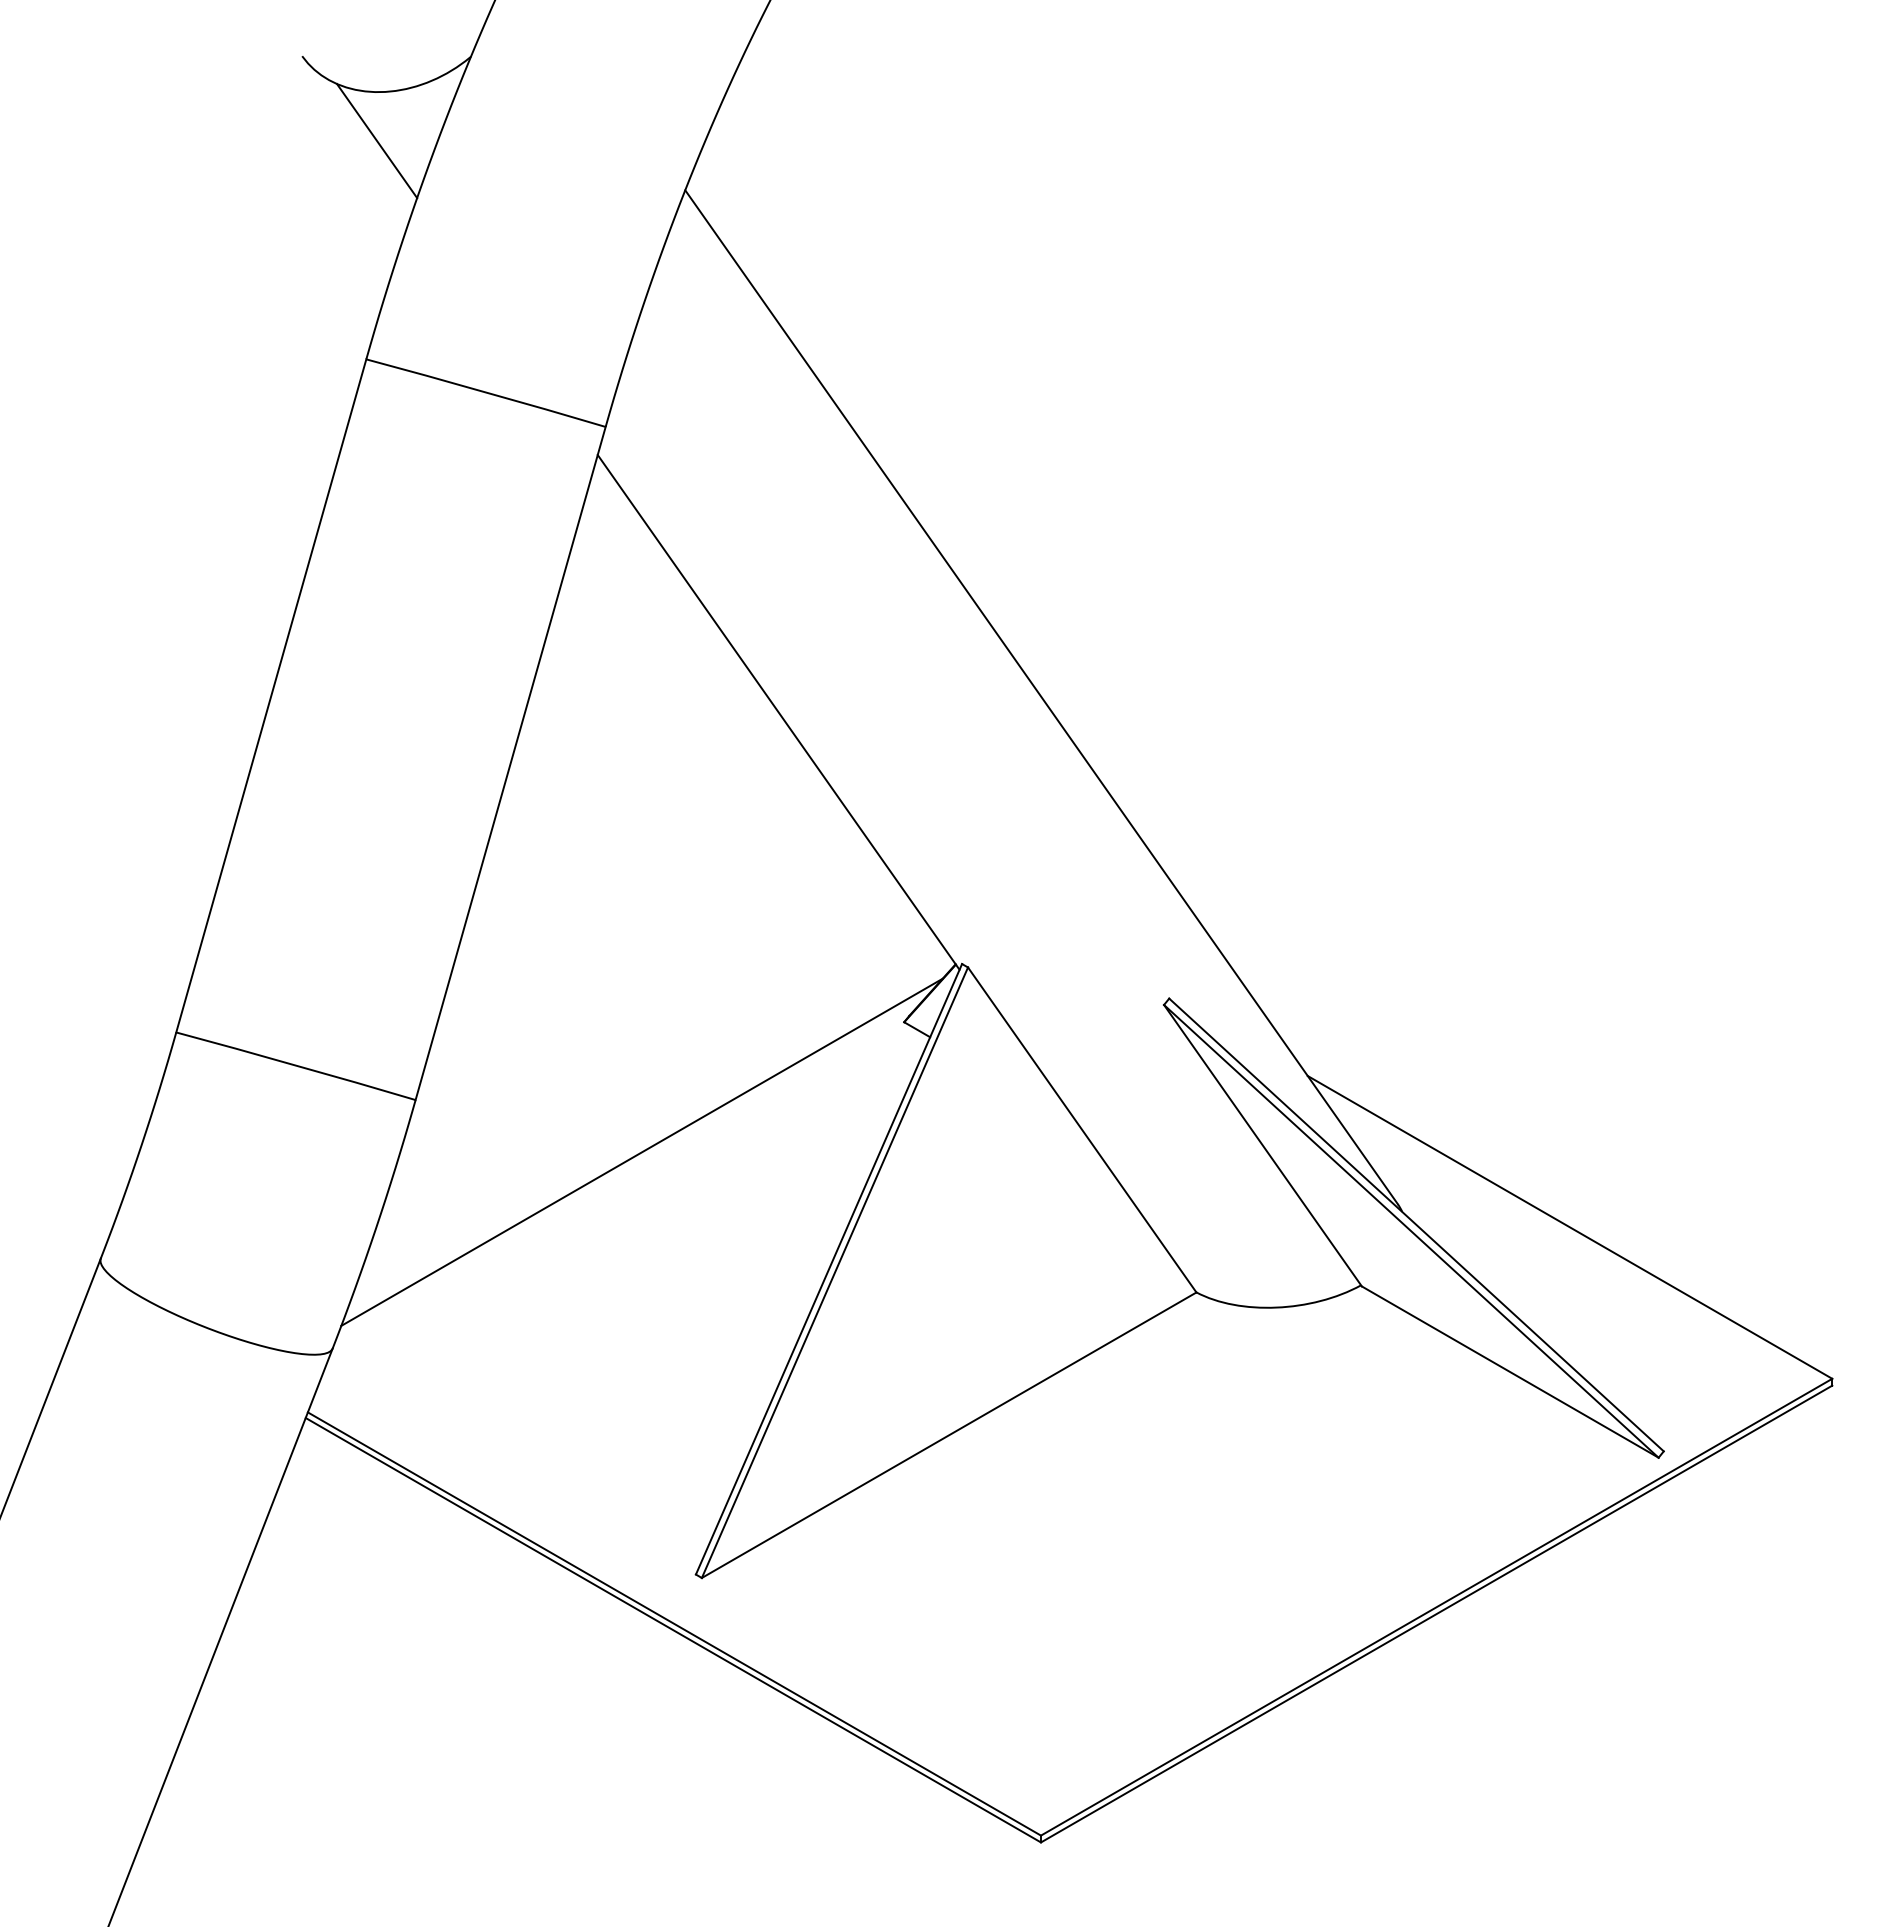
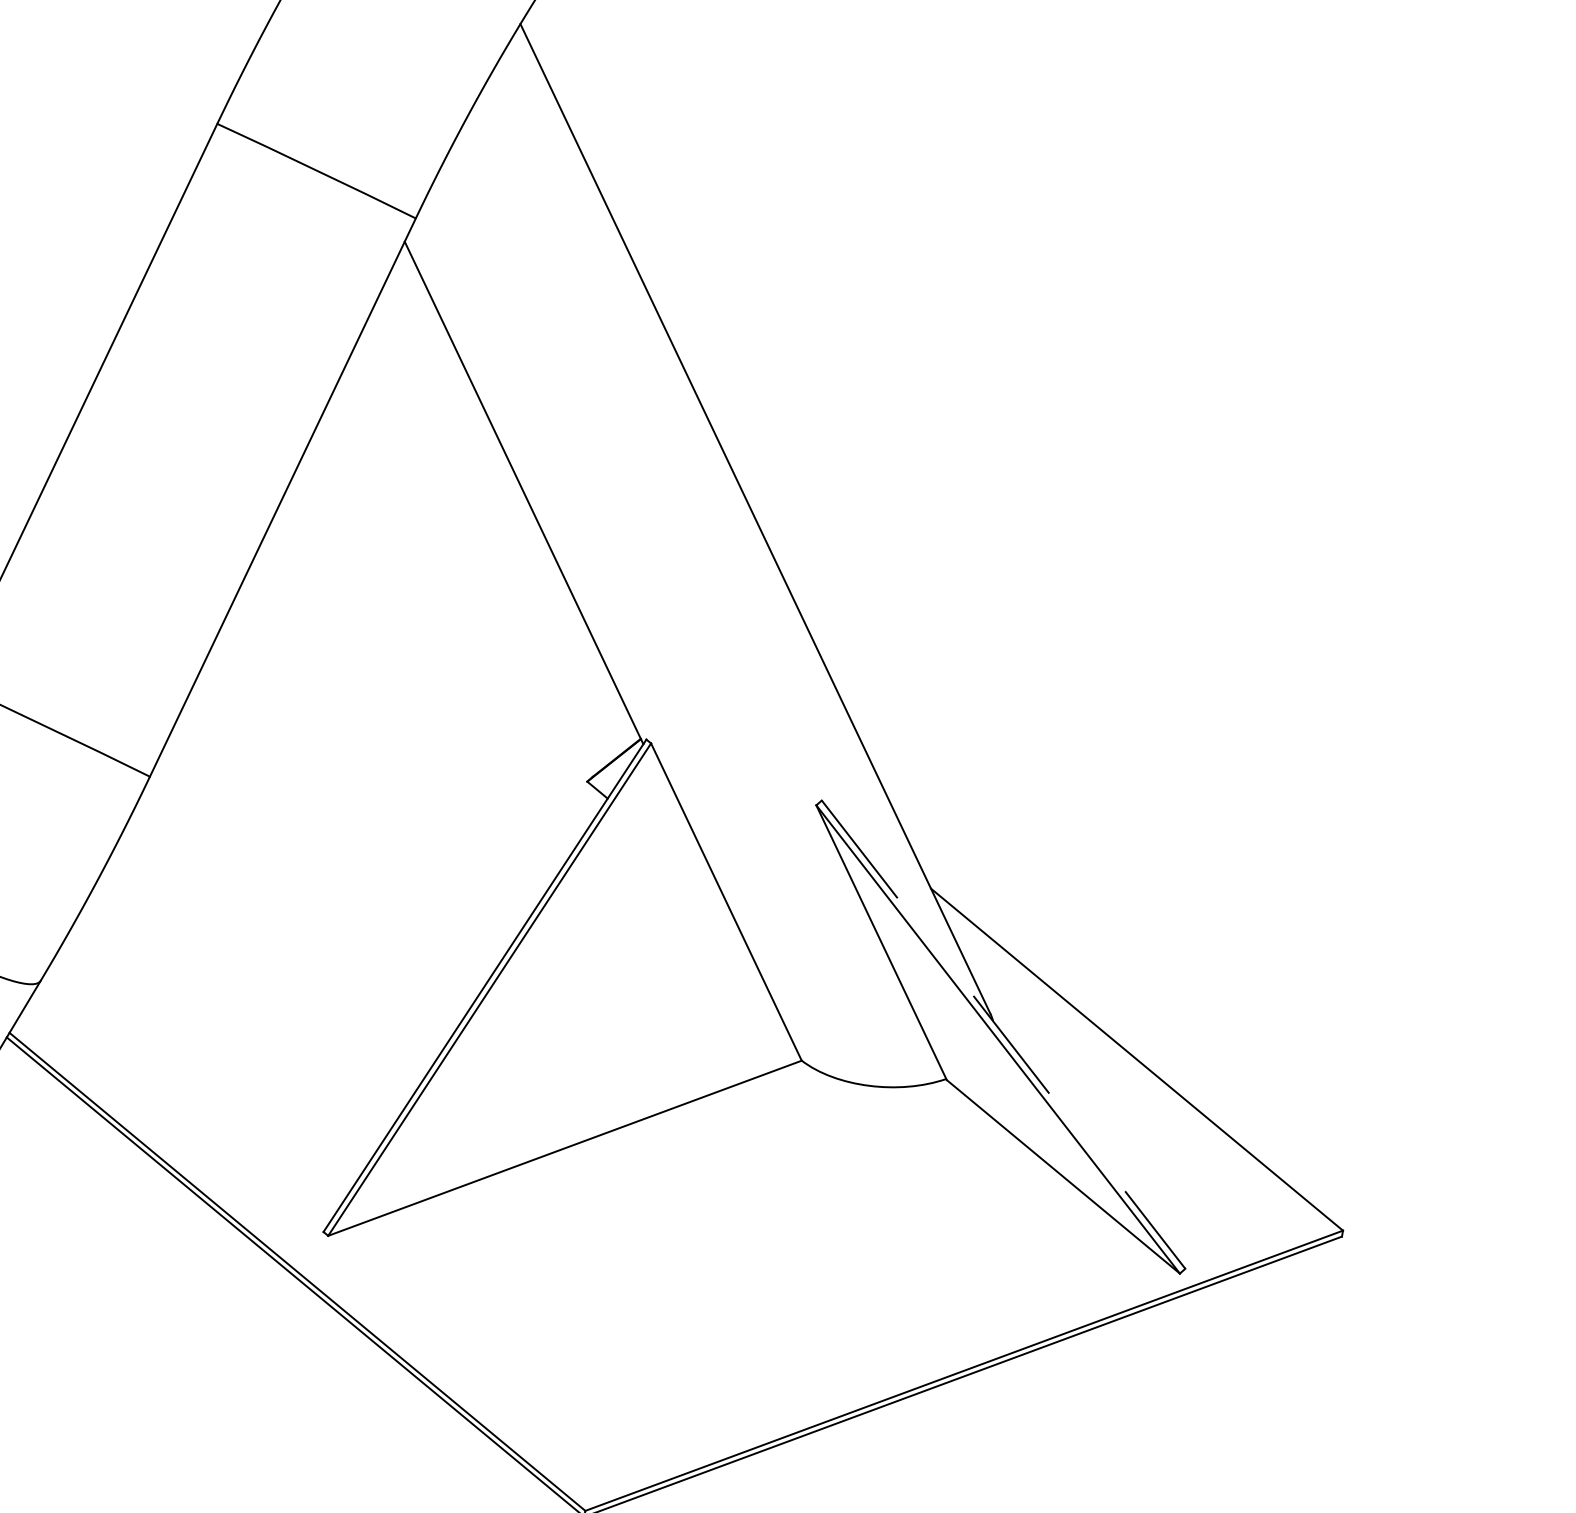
line: (641, 1151) -> (339, 855), removed
line: (1416, 1225) -> (1003, 1035), solid -> dashed

